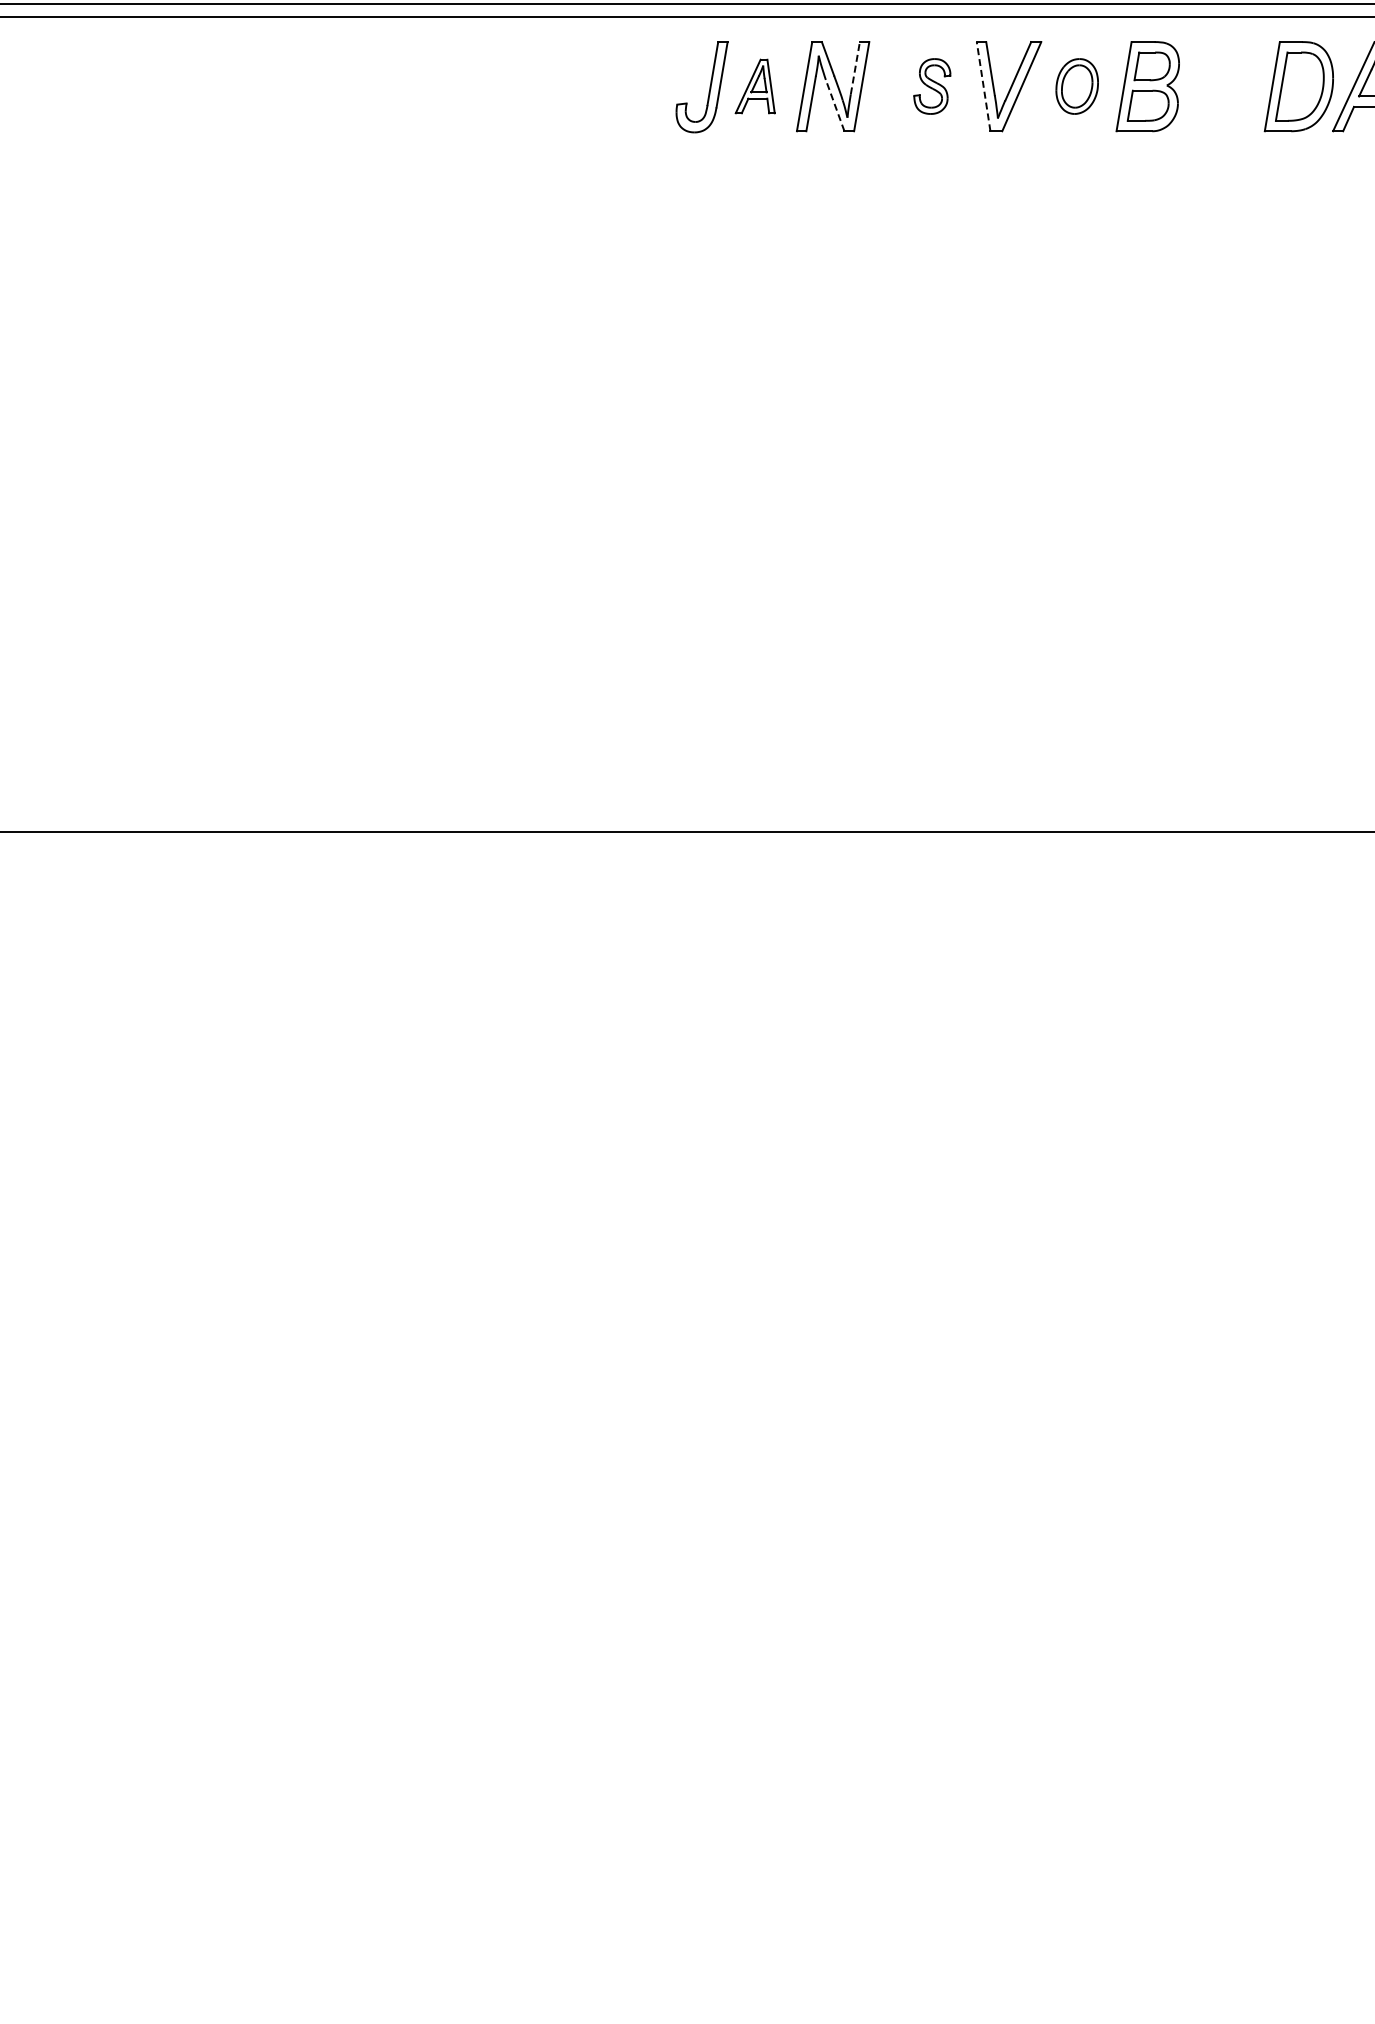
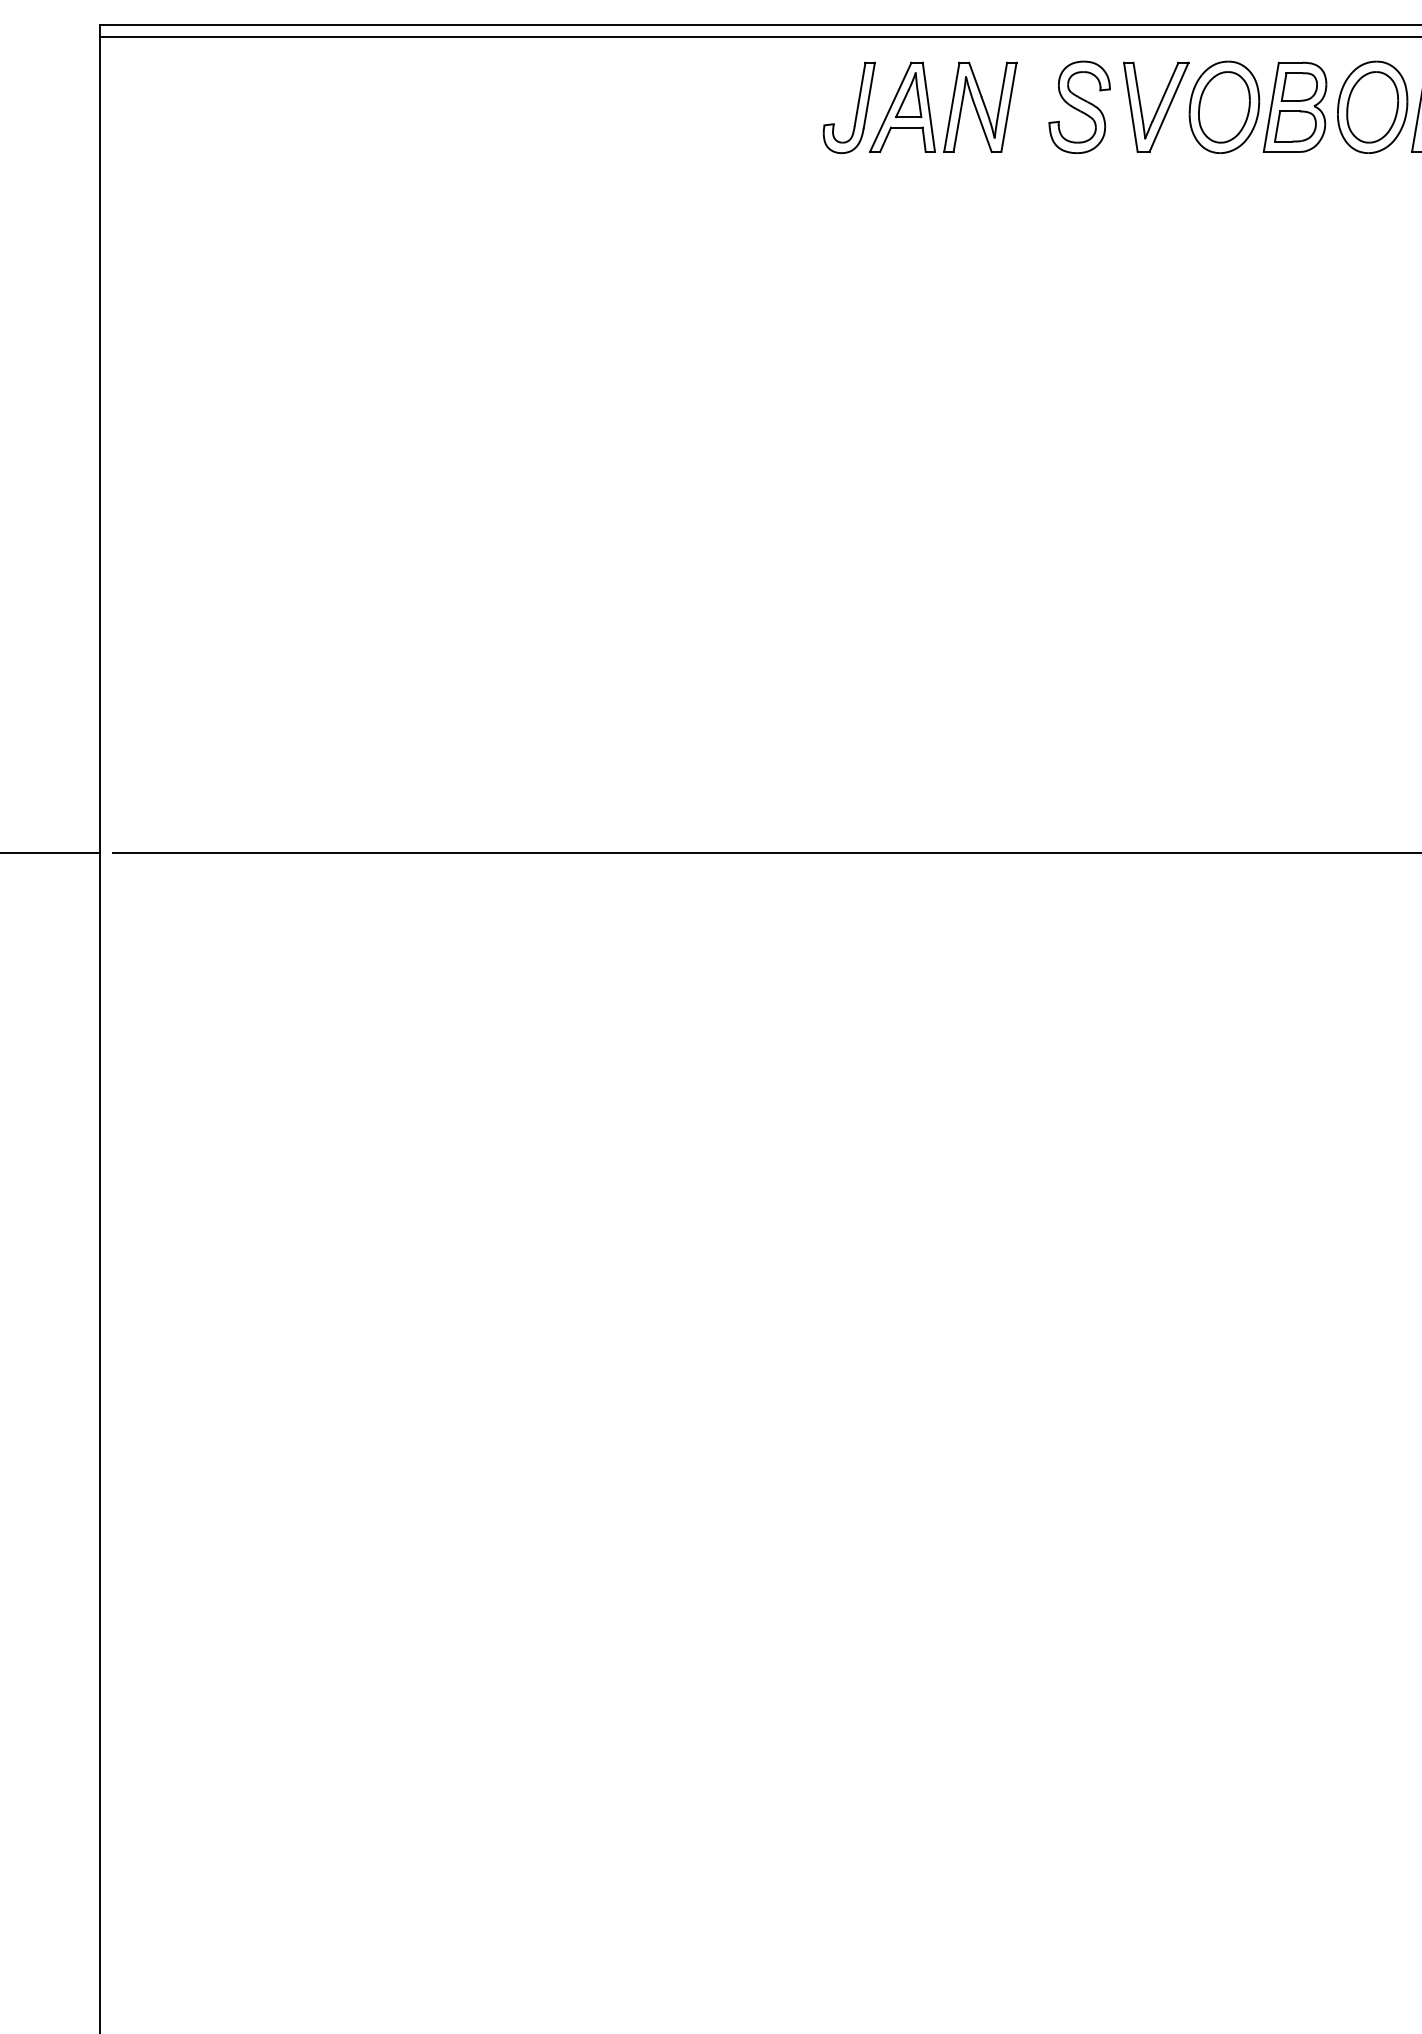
line: (855, 67) -> (1002, 88), dashed -> solid
part: (755, 85) -> (902, 106), size x1.67
part: (932, 85) -> (1079, 106), size x1.67
line: (983, 85) -> (1130, 106), dashed -> solid
part: (1077, 85) -> (1224, 106), size x1.67
part: (1225, 85) -> (1372, 106), added
line: (835, 104) -> (982, 125), dashed -> solid

